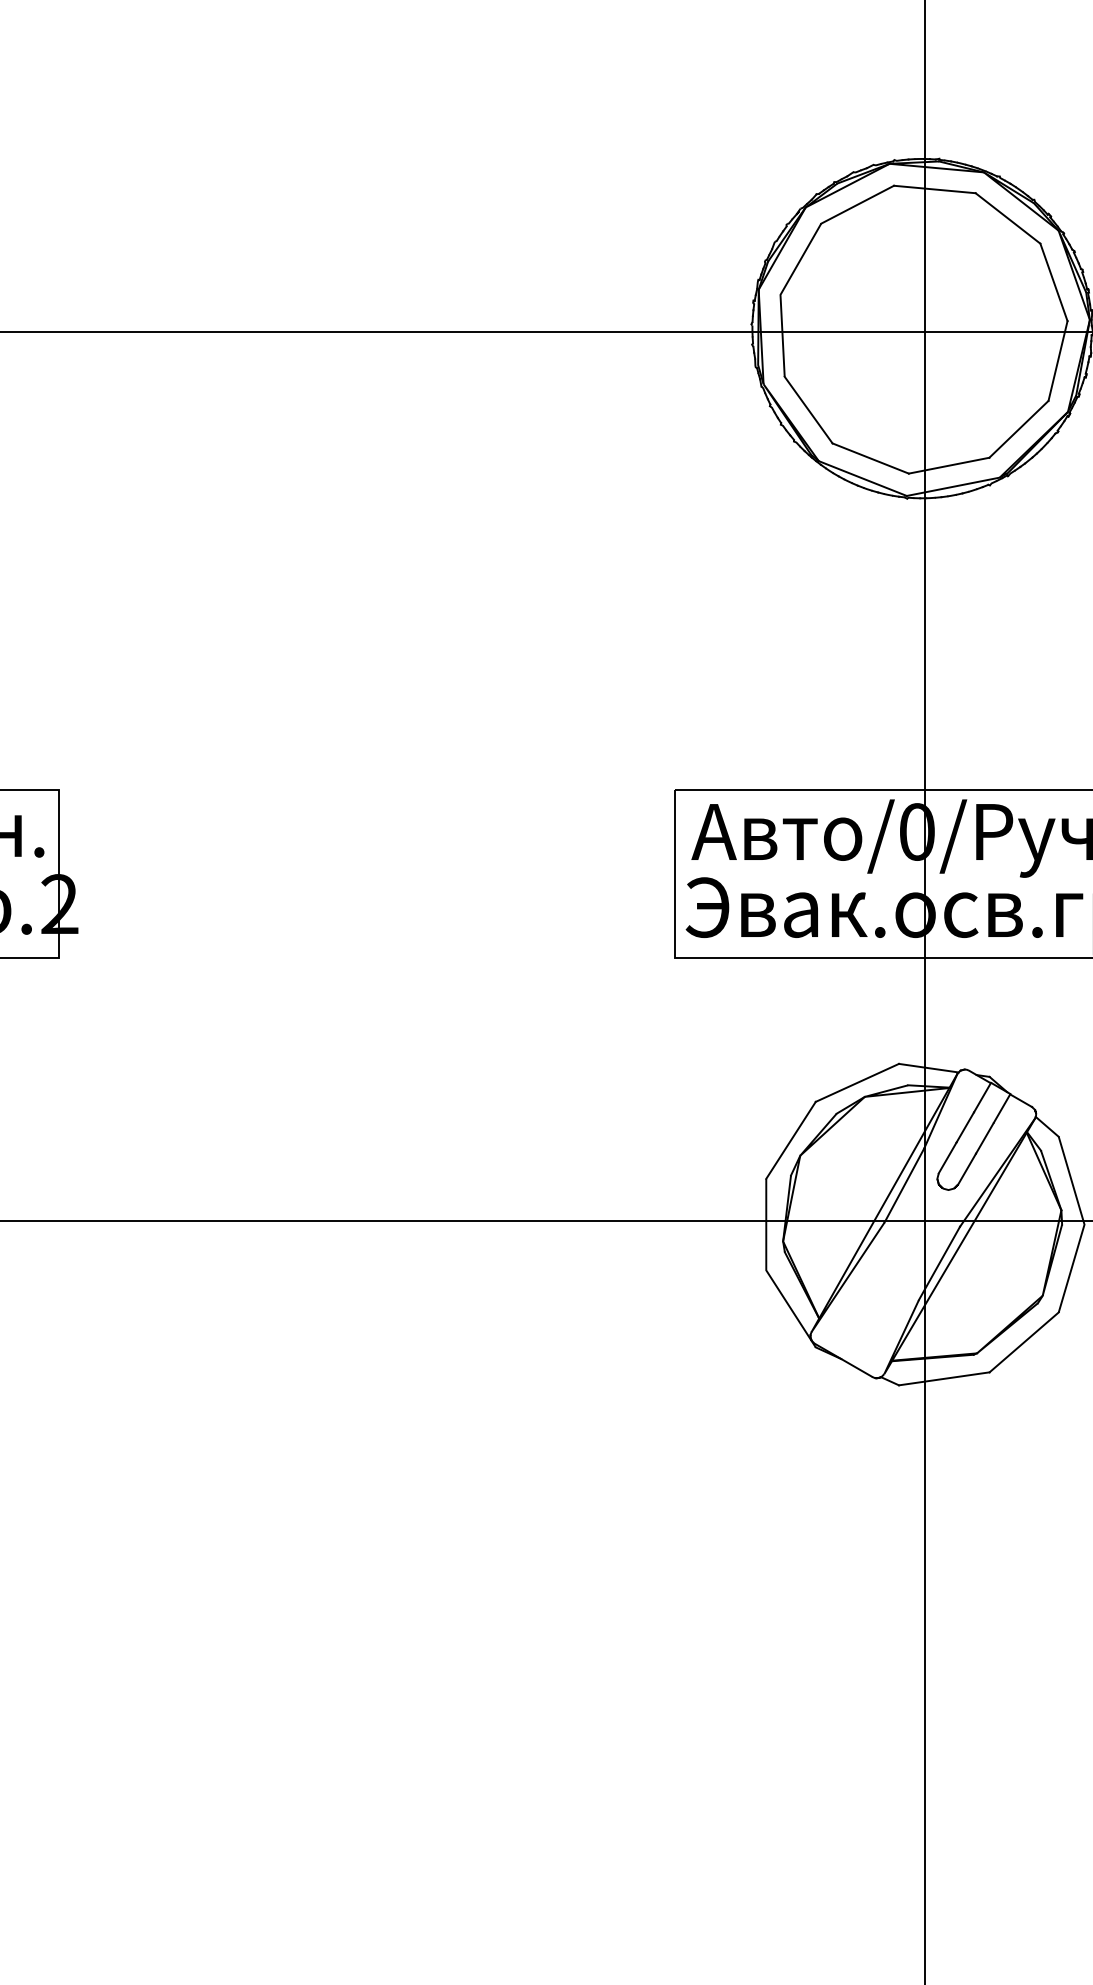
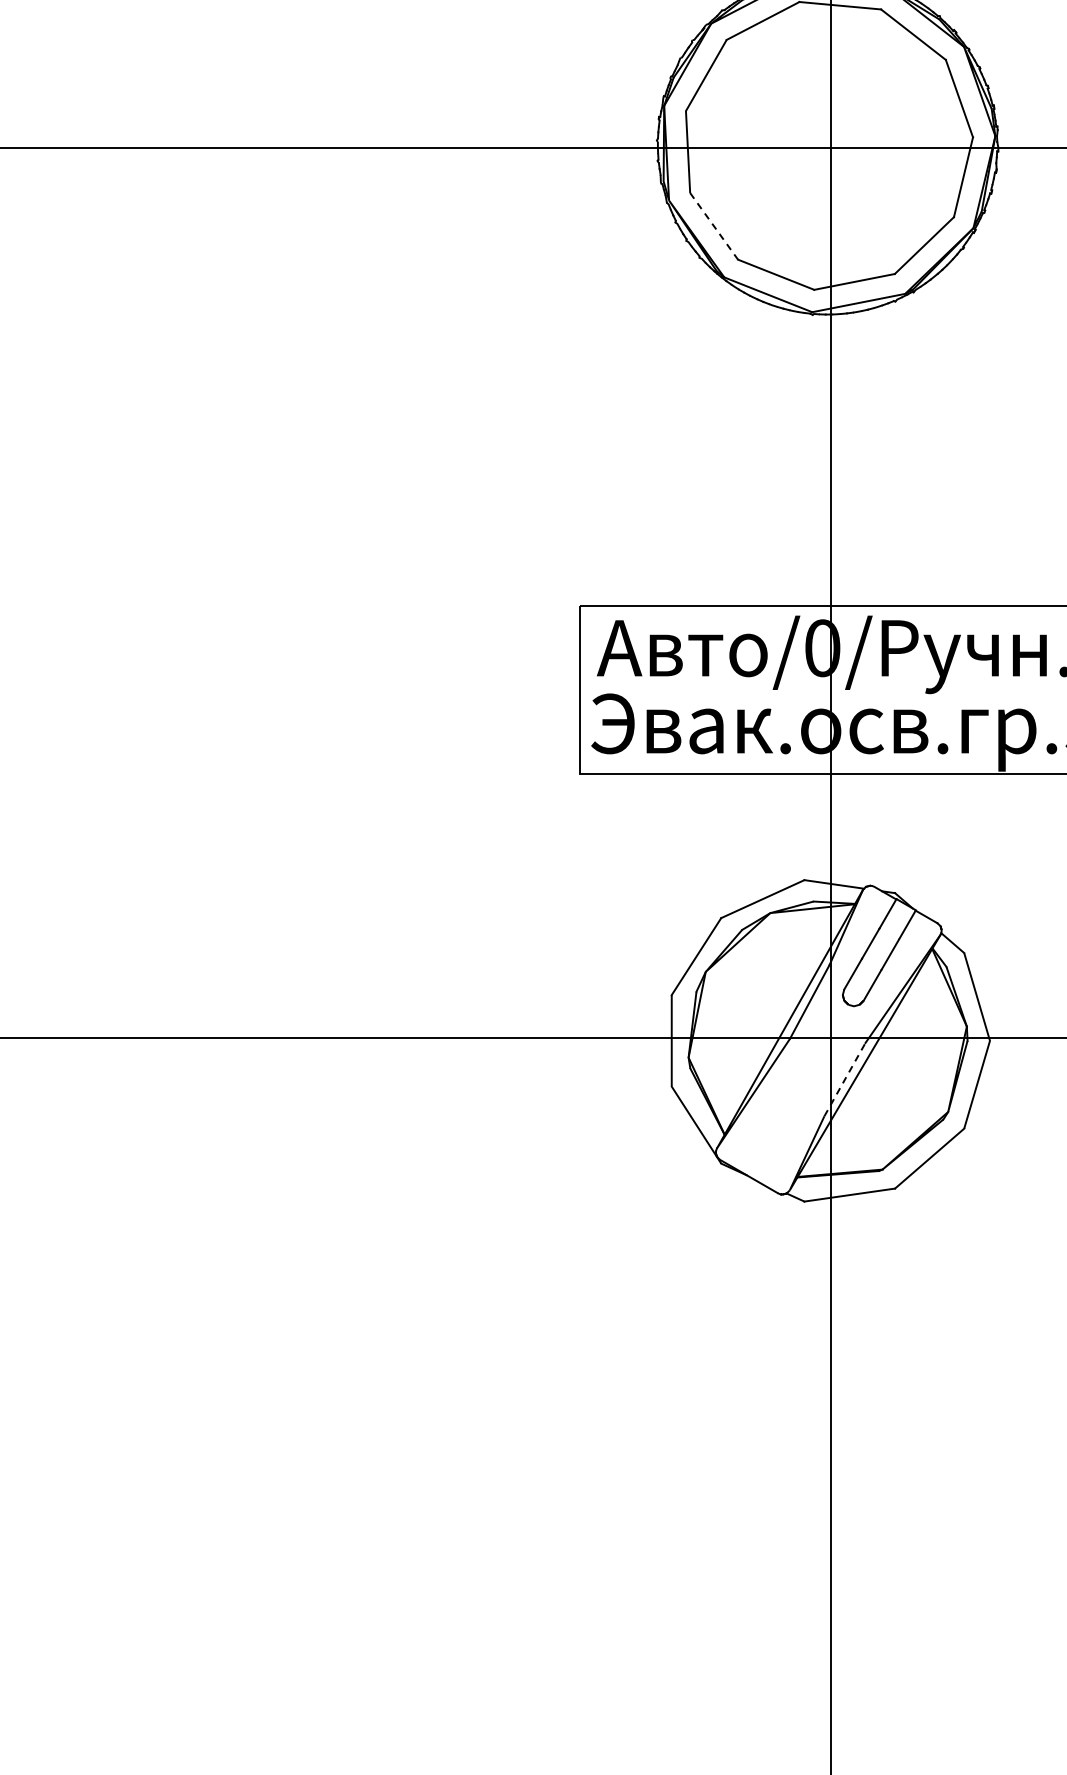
line: (808, 410) -> (713, 226), solid -> dashed
line: (939, 1262) -> (844, 1078), solid -> dashed

